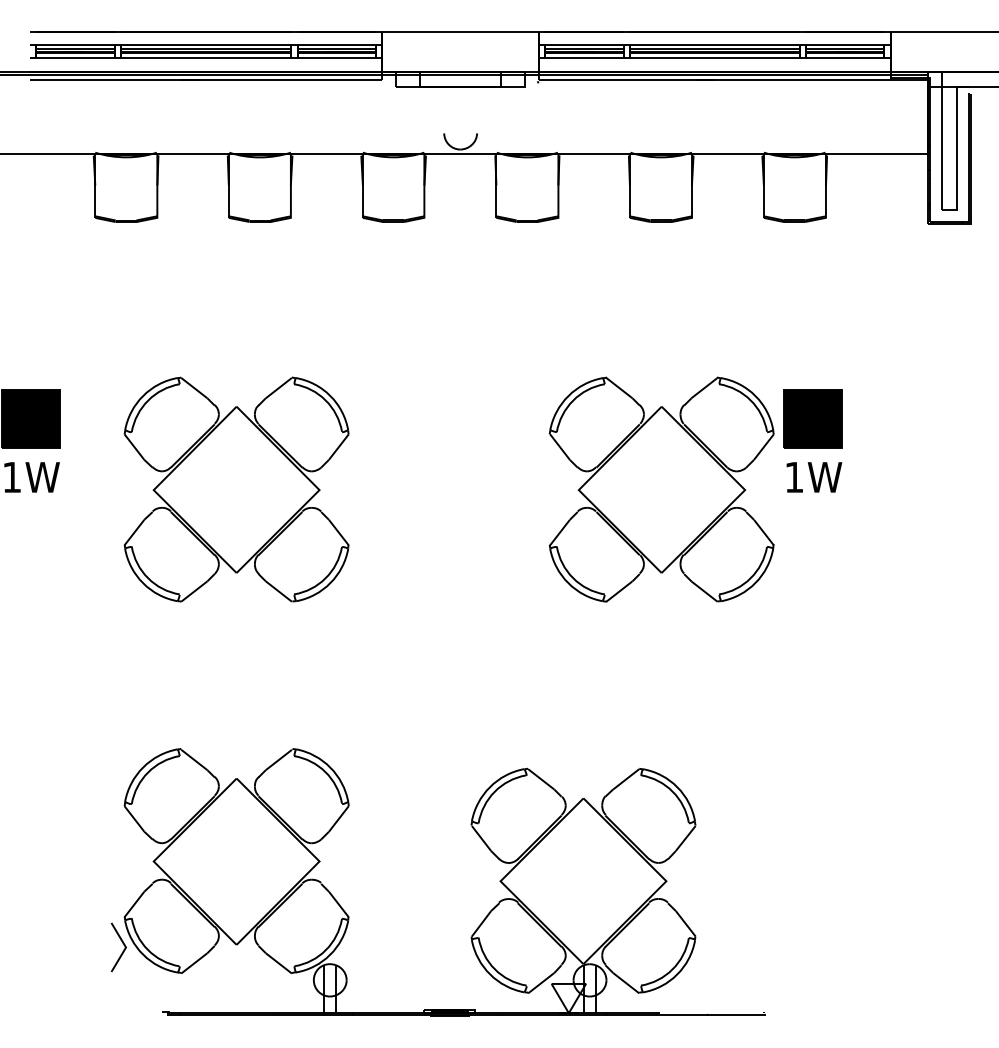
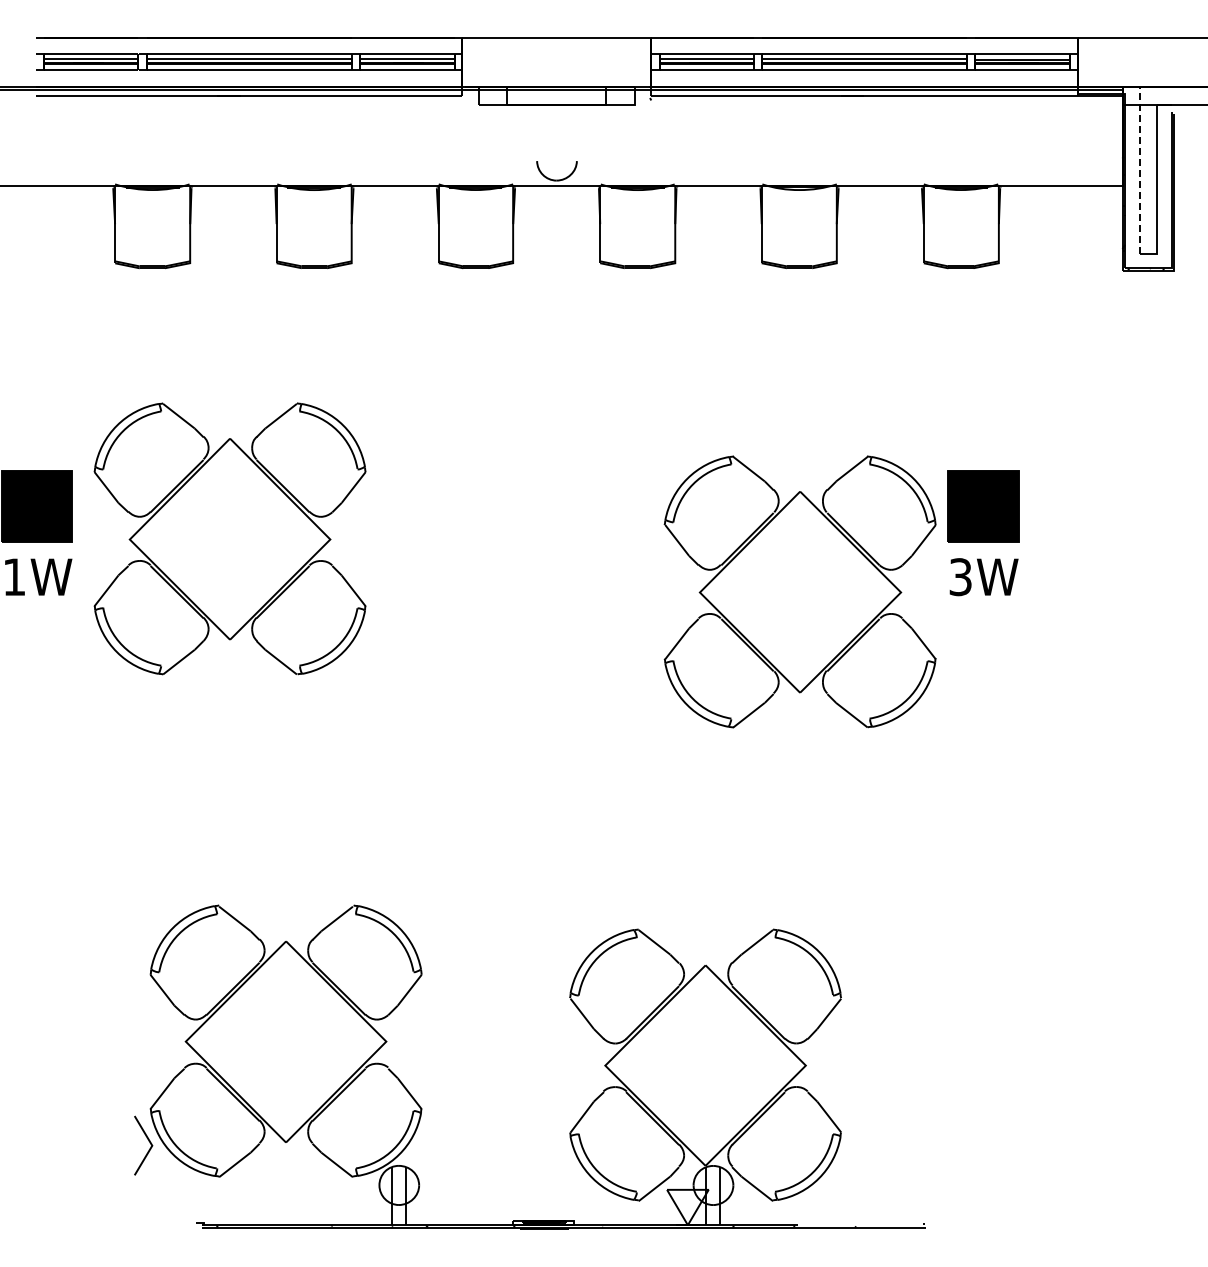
line: (942, 133) -> (1139, 161), solid -> dashed
text: (794, 477) -> (960, 577), 1W -> 3W
part: (236, 489) -> (229, 538), moved

